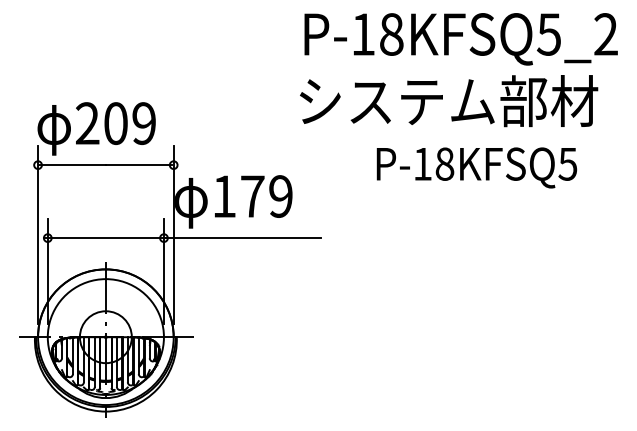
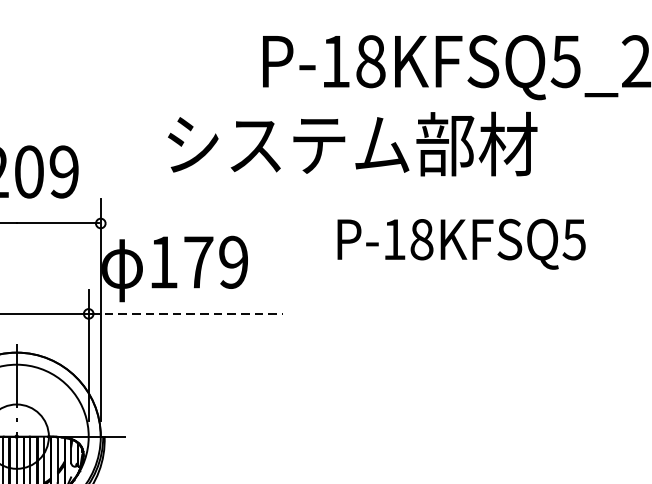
text: (449, 101) -> (353, 144), moved
text: (476, 167) -> (461, 243), moved
line: (243, 238) -> (187, 314), solid -> dashed

